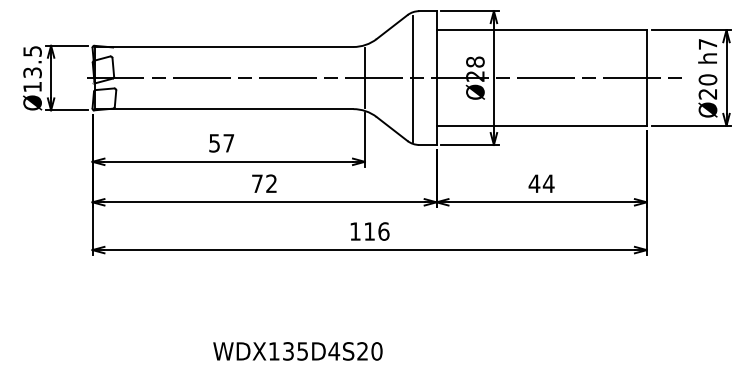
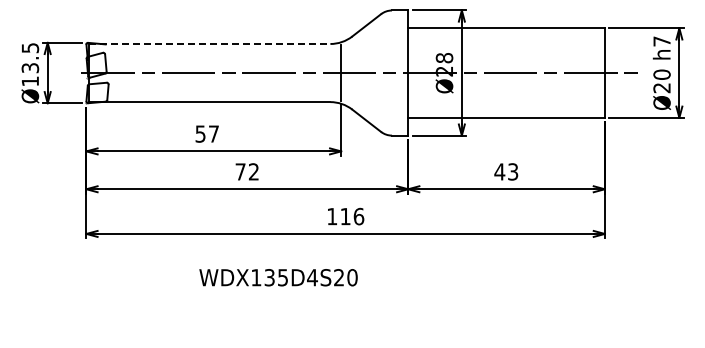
line: (224, 47) -> (209, 44), solid -> dashed
line: (412, 78) -> (385, 73), removed
text: (548, 183) -> (512, 171), 44 -> 43
text: (297, 351) -> (278, 277), moved

